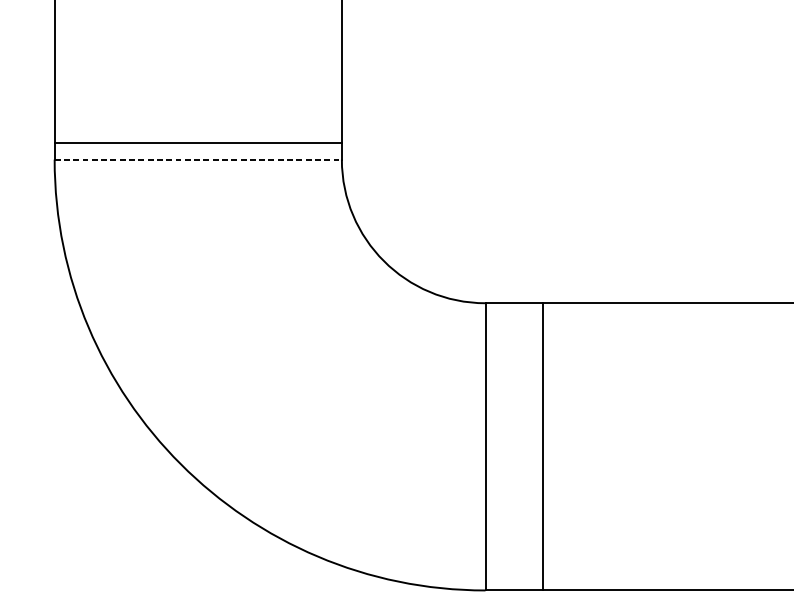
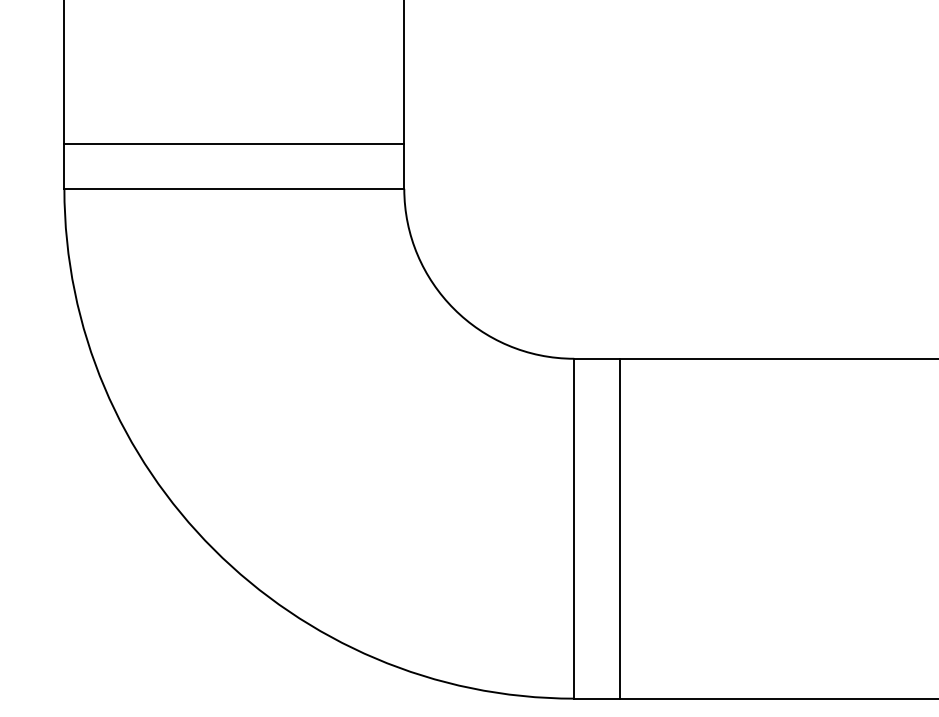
line: (198, 143) -> (234, 143), moved
line: (198, 159) -> (234, 188), dashed -> solid
line: (543, 446) -> (619, 528), moved

